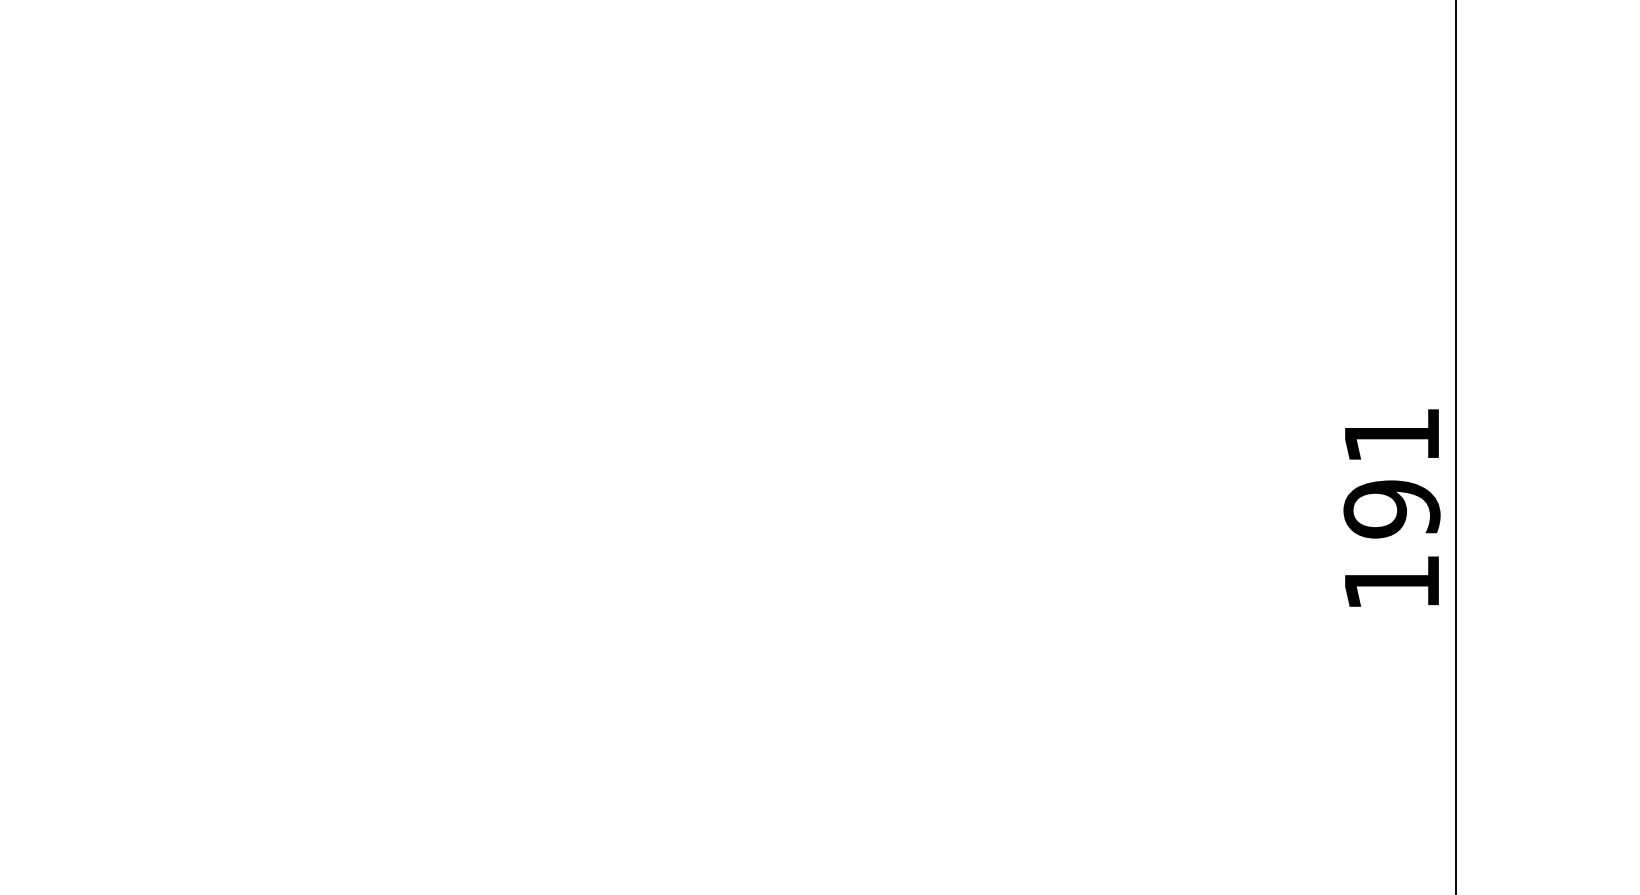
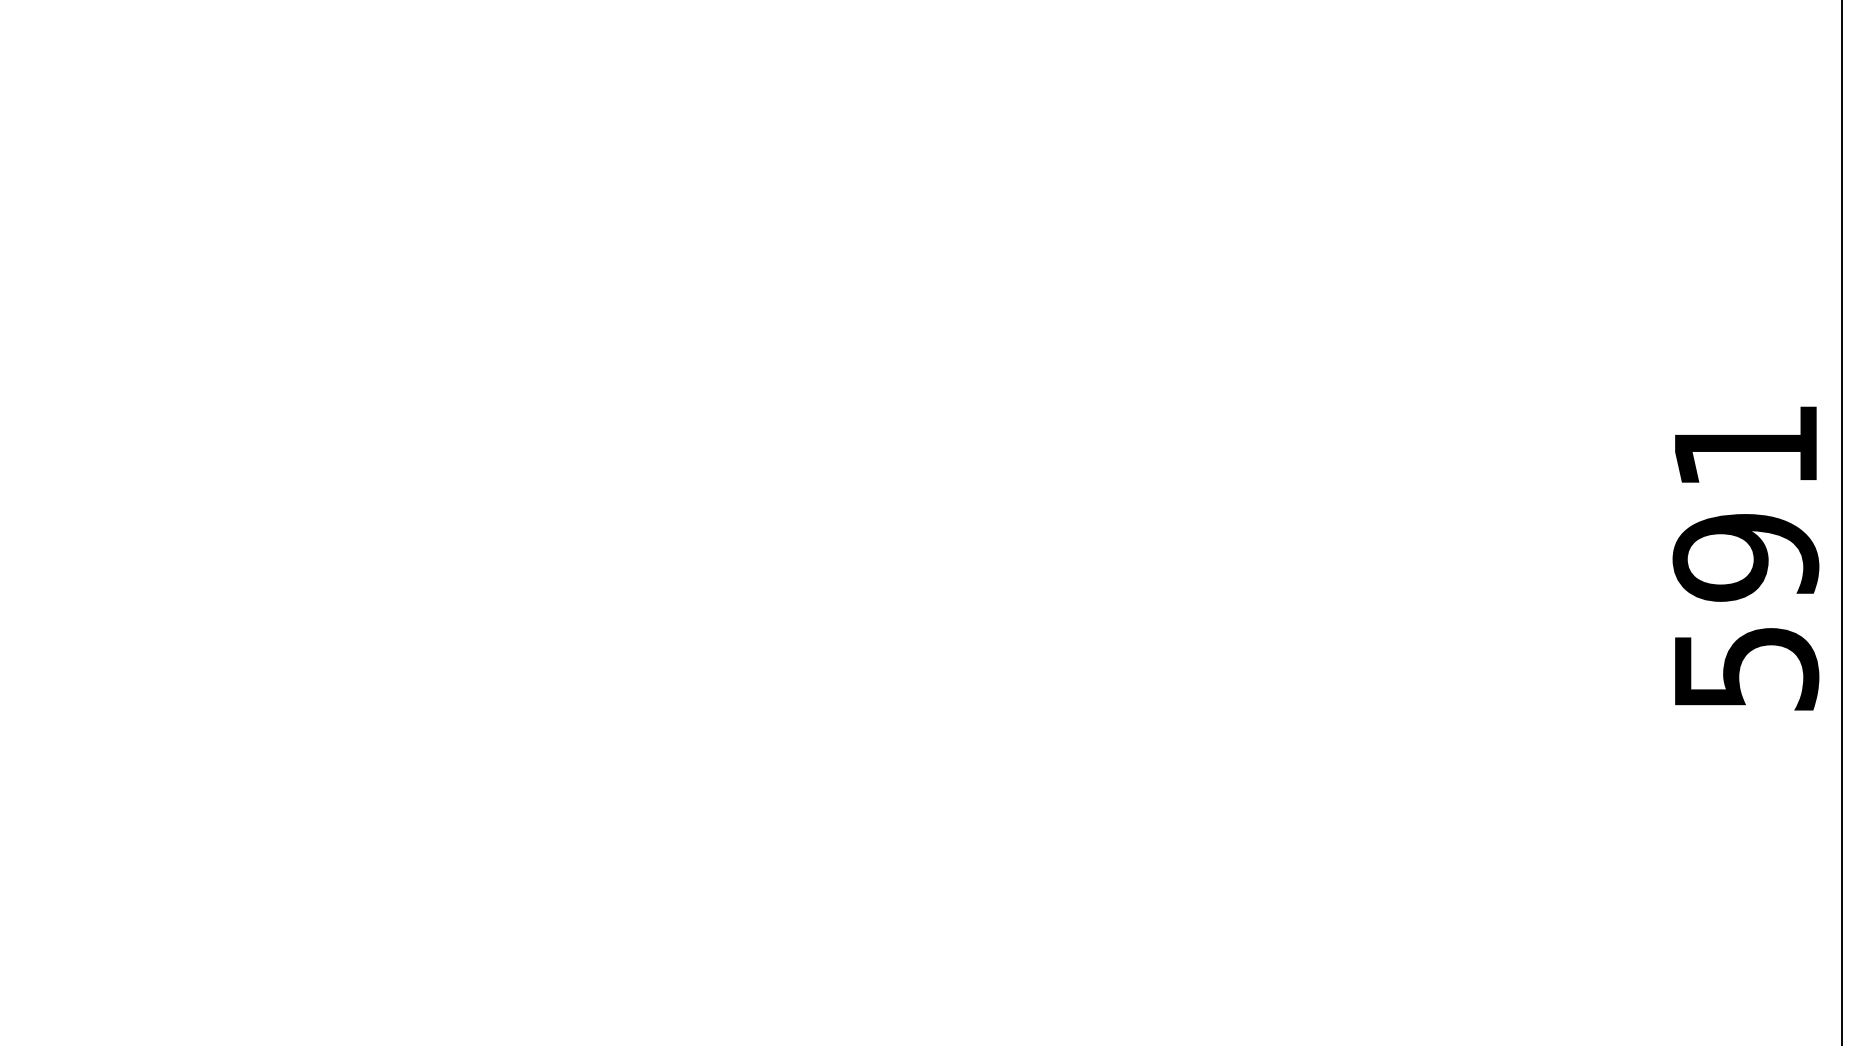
text: (1392, 583) -> (1746, 669), 191 -> 591

